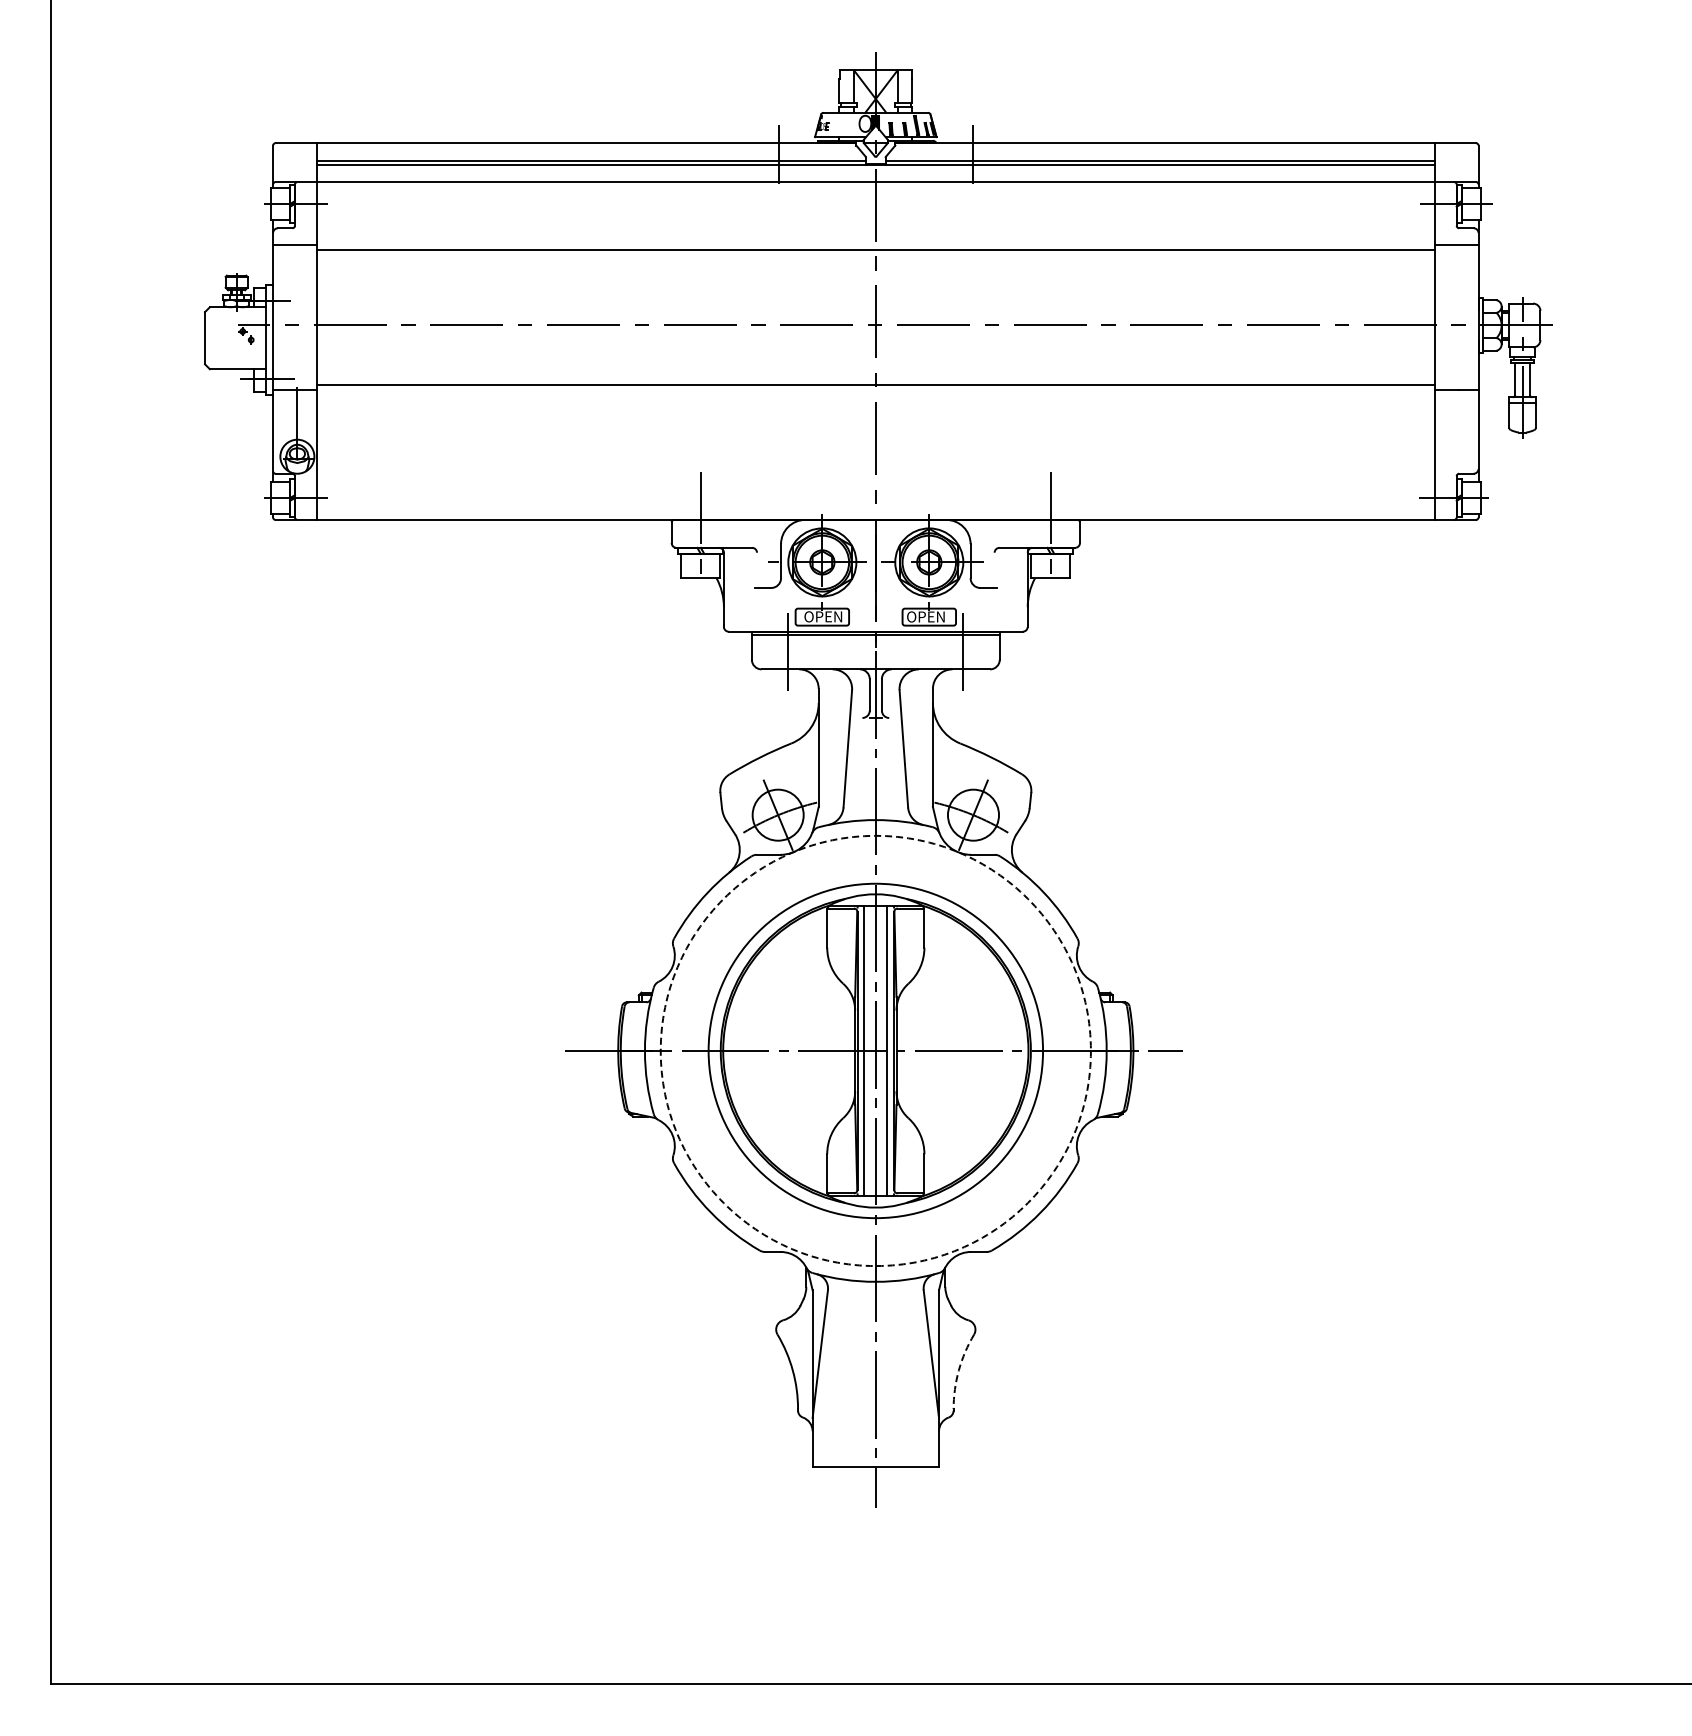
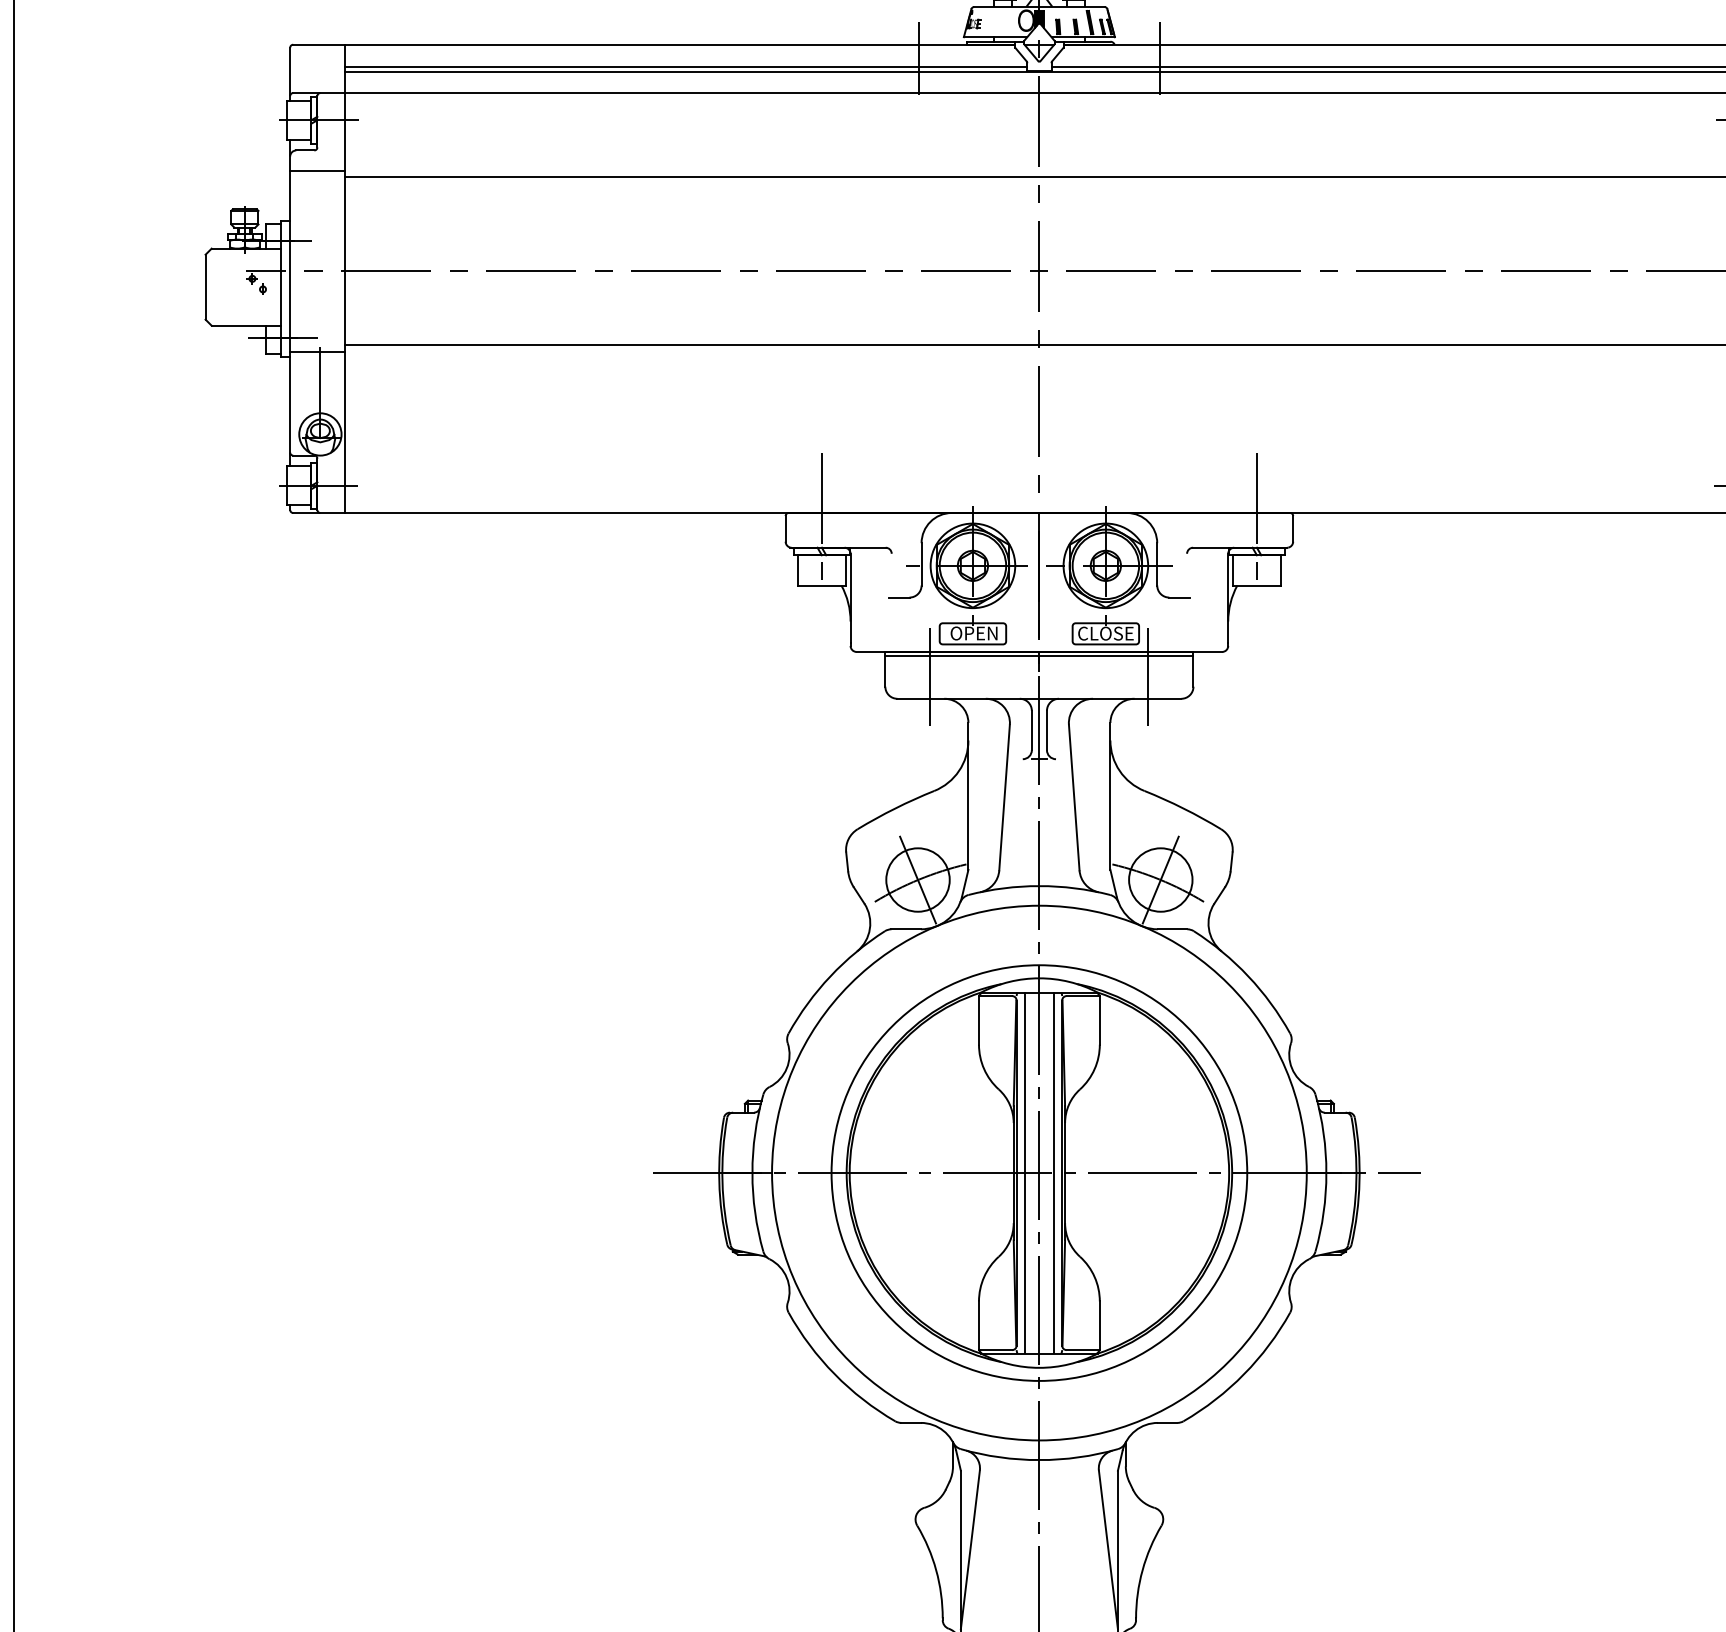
text: (932, 616) -> (1109, 633), OPEN -> CLOSE
circle: (875, 1050) -> (1038, 1172), dashed -> solid
arc: (958, 1370) -> (1142, 1570), dashed -> solid

